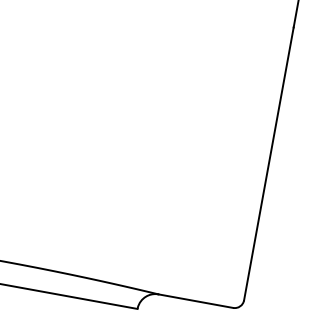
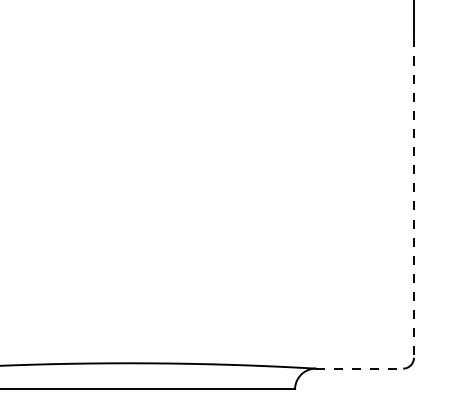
line: (268, 164) -> (413, 198), solid -> dashed
line: (195, 301) -> (359, 368), solid -> dashed

